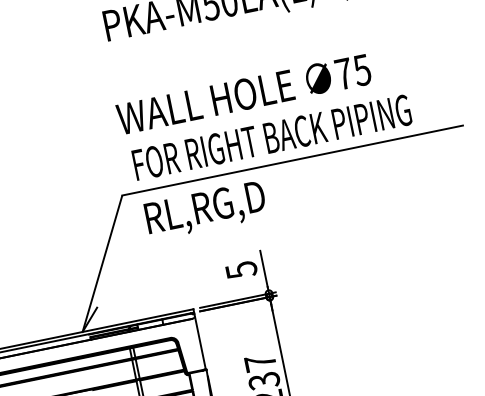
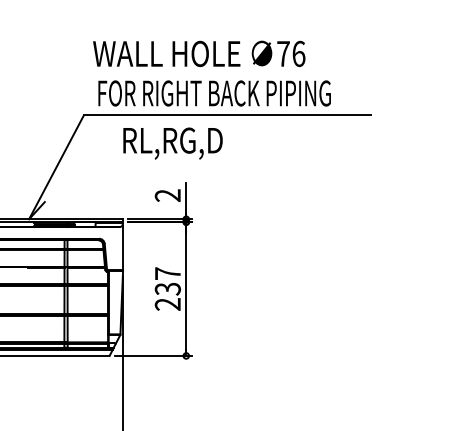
text: (361, 69) -> (298, 53), 75 -> 76
text: (205, 210) -> (172, 143), moved
text: (240, 270) -> (167, 195), 5 -> 2

